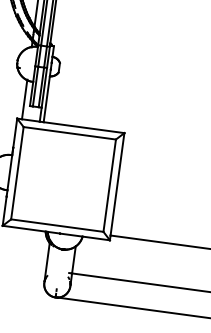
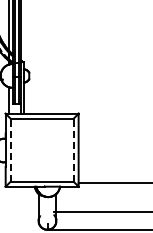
line: (17, 172) -> (10, 149), solid -> dashed
line: (109, 184) -> (73, 149), solid -> dashed

